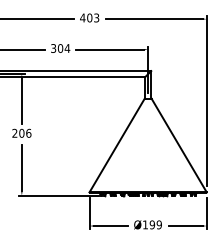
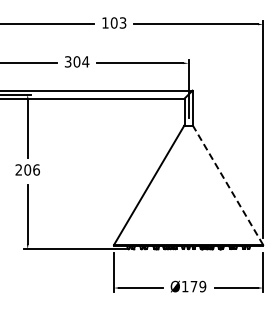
text: (82, 17) -> (104, 22), 403 -> 103
line: (178, 144) -> (227, 184), solid -> dashed
text: (151, 224) -> (193, 286), Ø199 -> Ø179

